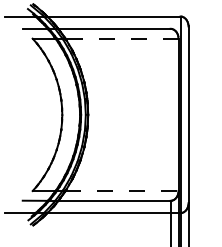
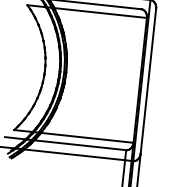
line: (121, 38) -> (100, 12), dashed -> solid
line: (121, 191) -> (86, 138), dashed -> solid

